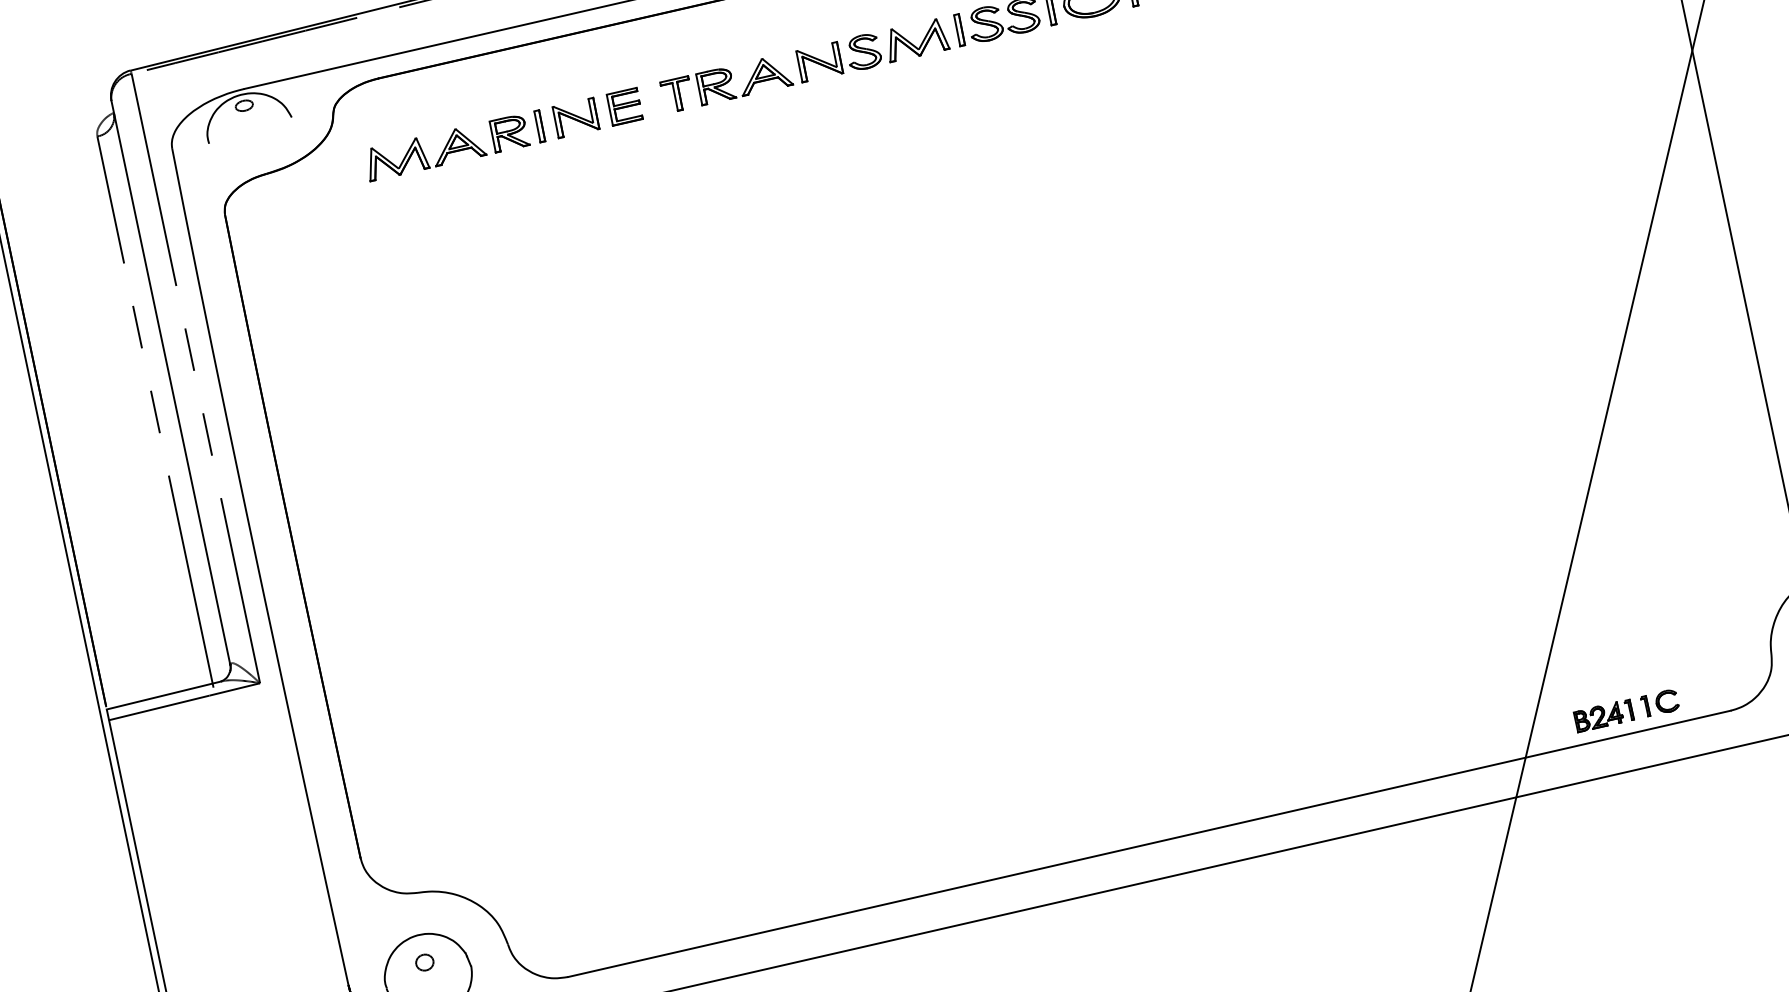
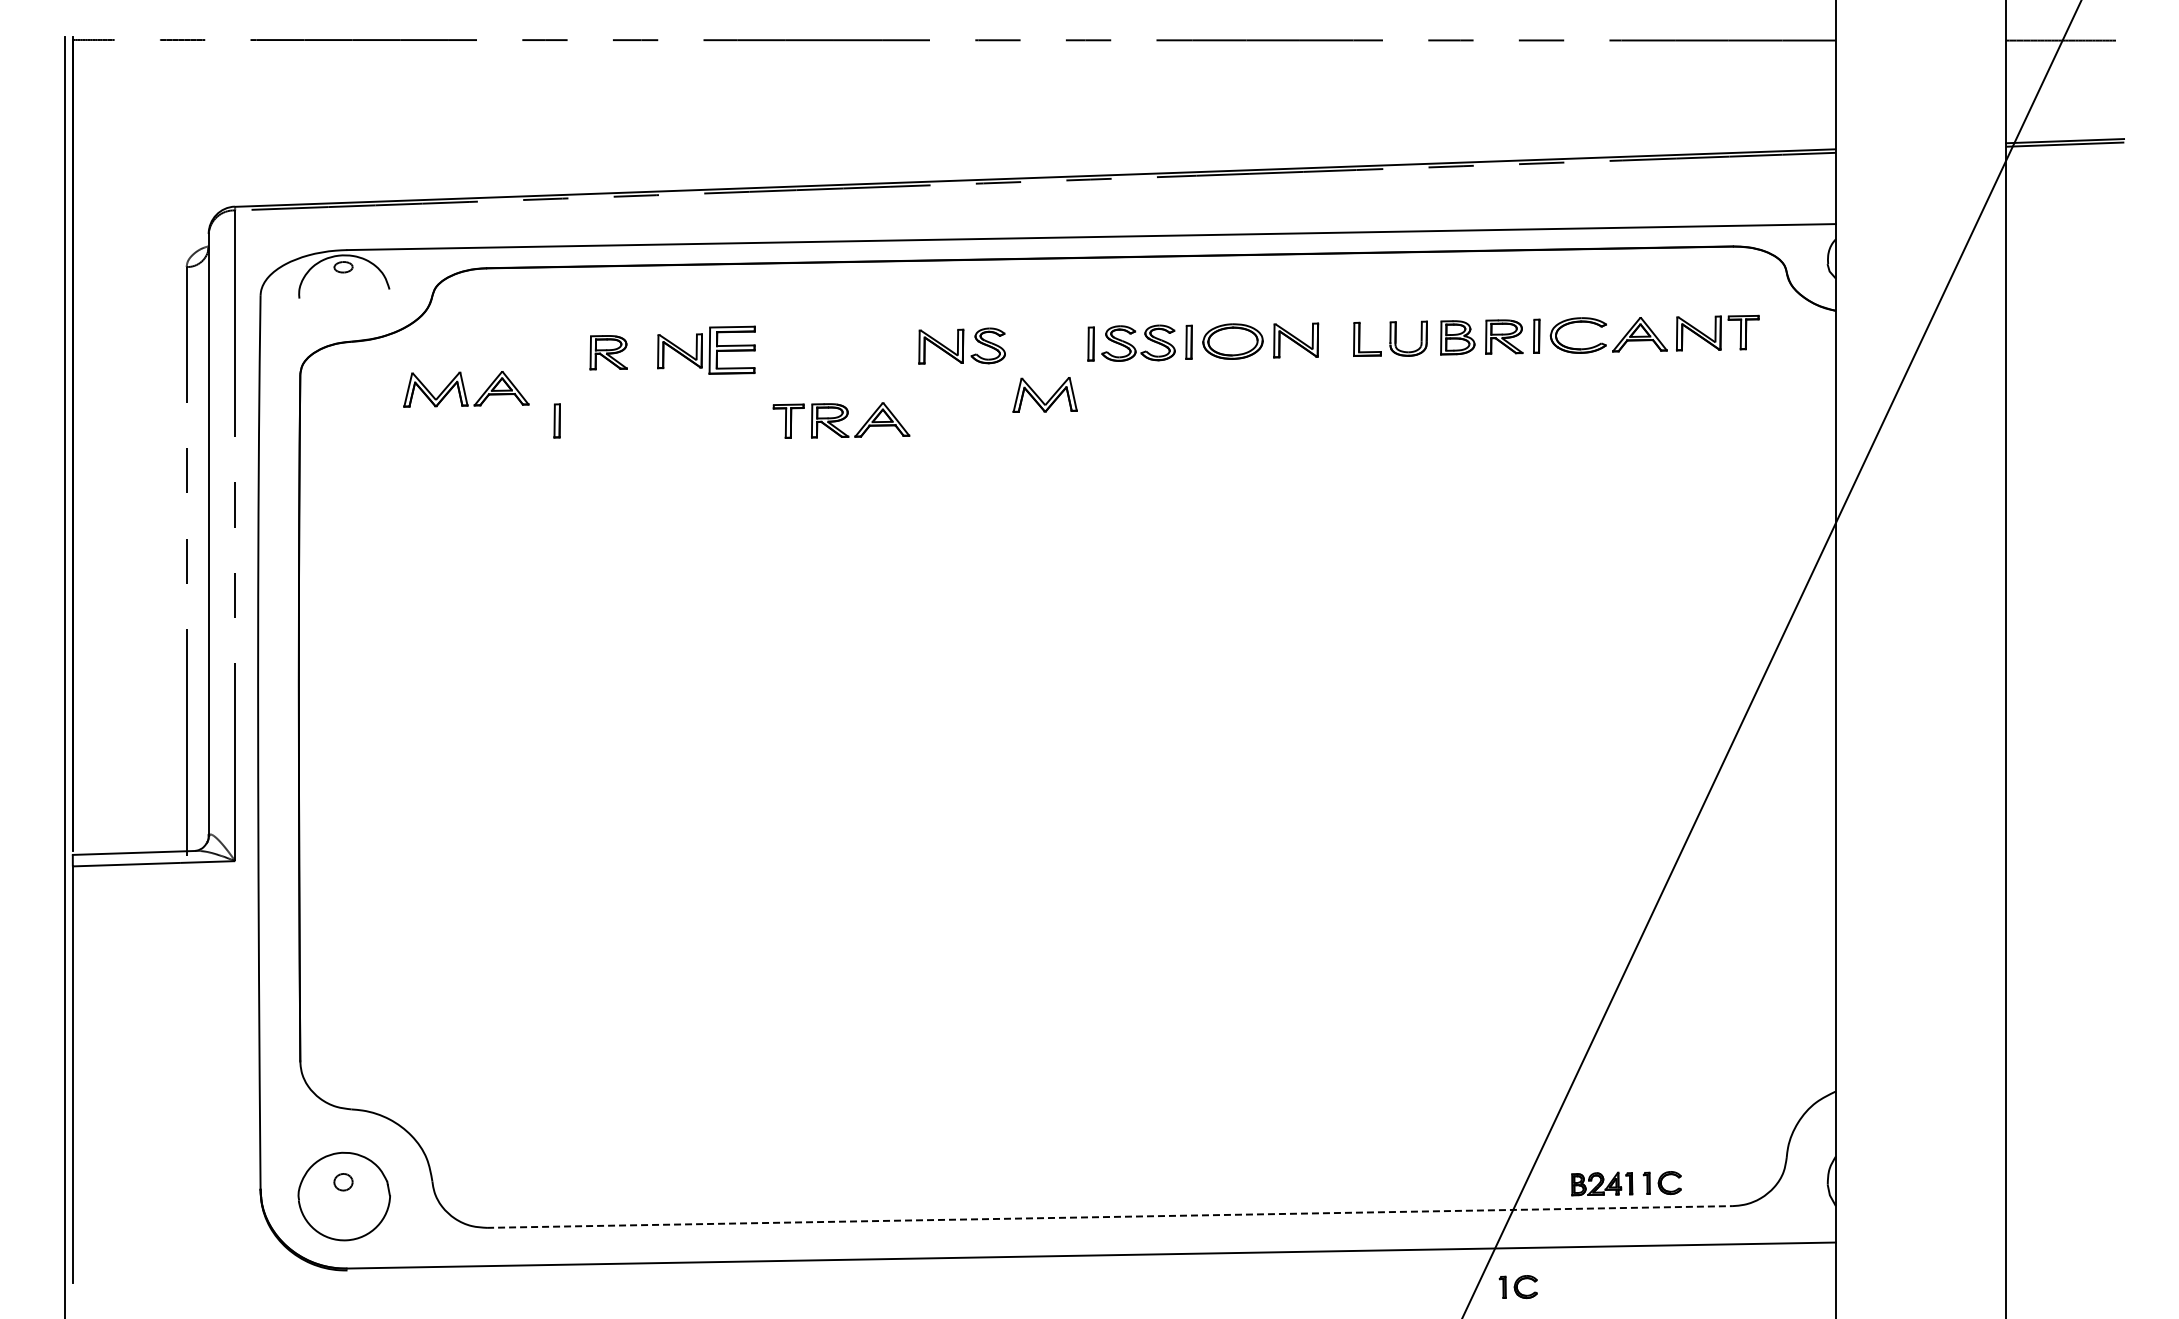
part: (915, 39) -> (1044, 394), moved
part: (726, 83) -> (841, 420), moved
part: (624, 106) -> (732, 350), size x1.4
part: (539, 126) -> (556, 420), moved
part: (425, 152) -> (466, 389), moved
part: (1544, 829) -> (1517, 1287), added
line: (1149, 843) -> (1110, 1216), solid -> dashed

